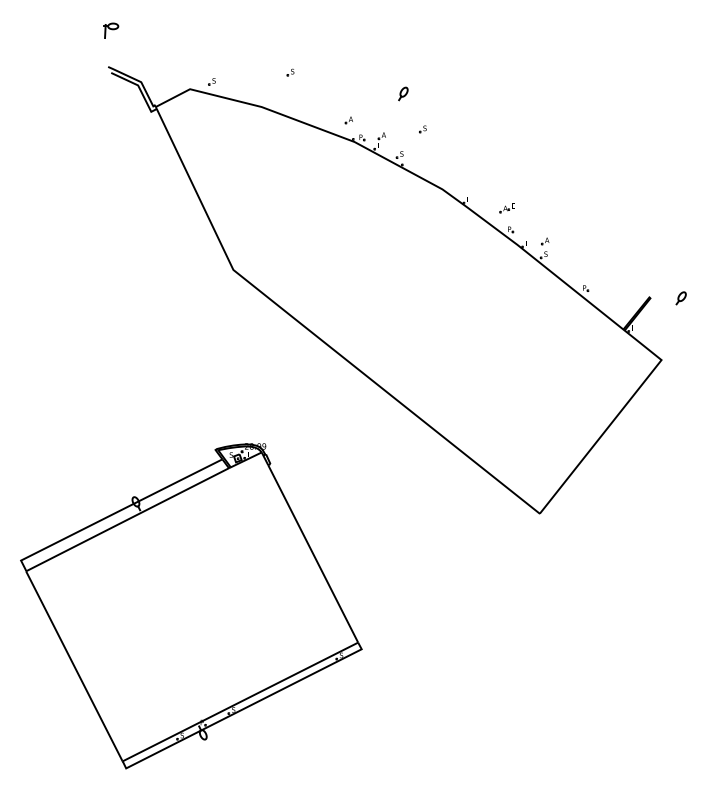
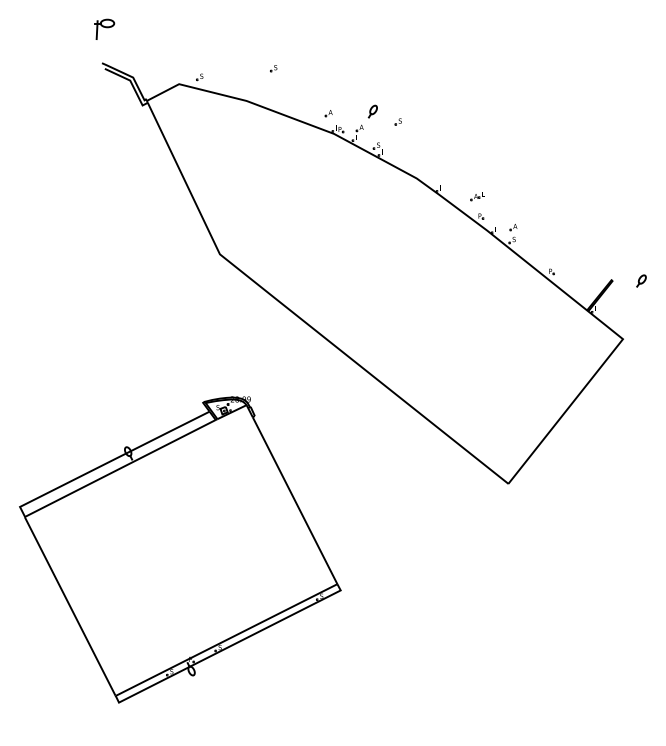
part: (110, 30) -> (104, 28), size x1.4
part: (402, 93) -> (372, 111), moved
part: (191, 605) -> (180, 549), moved

